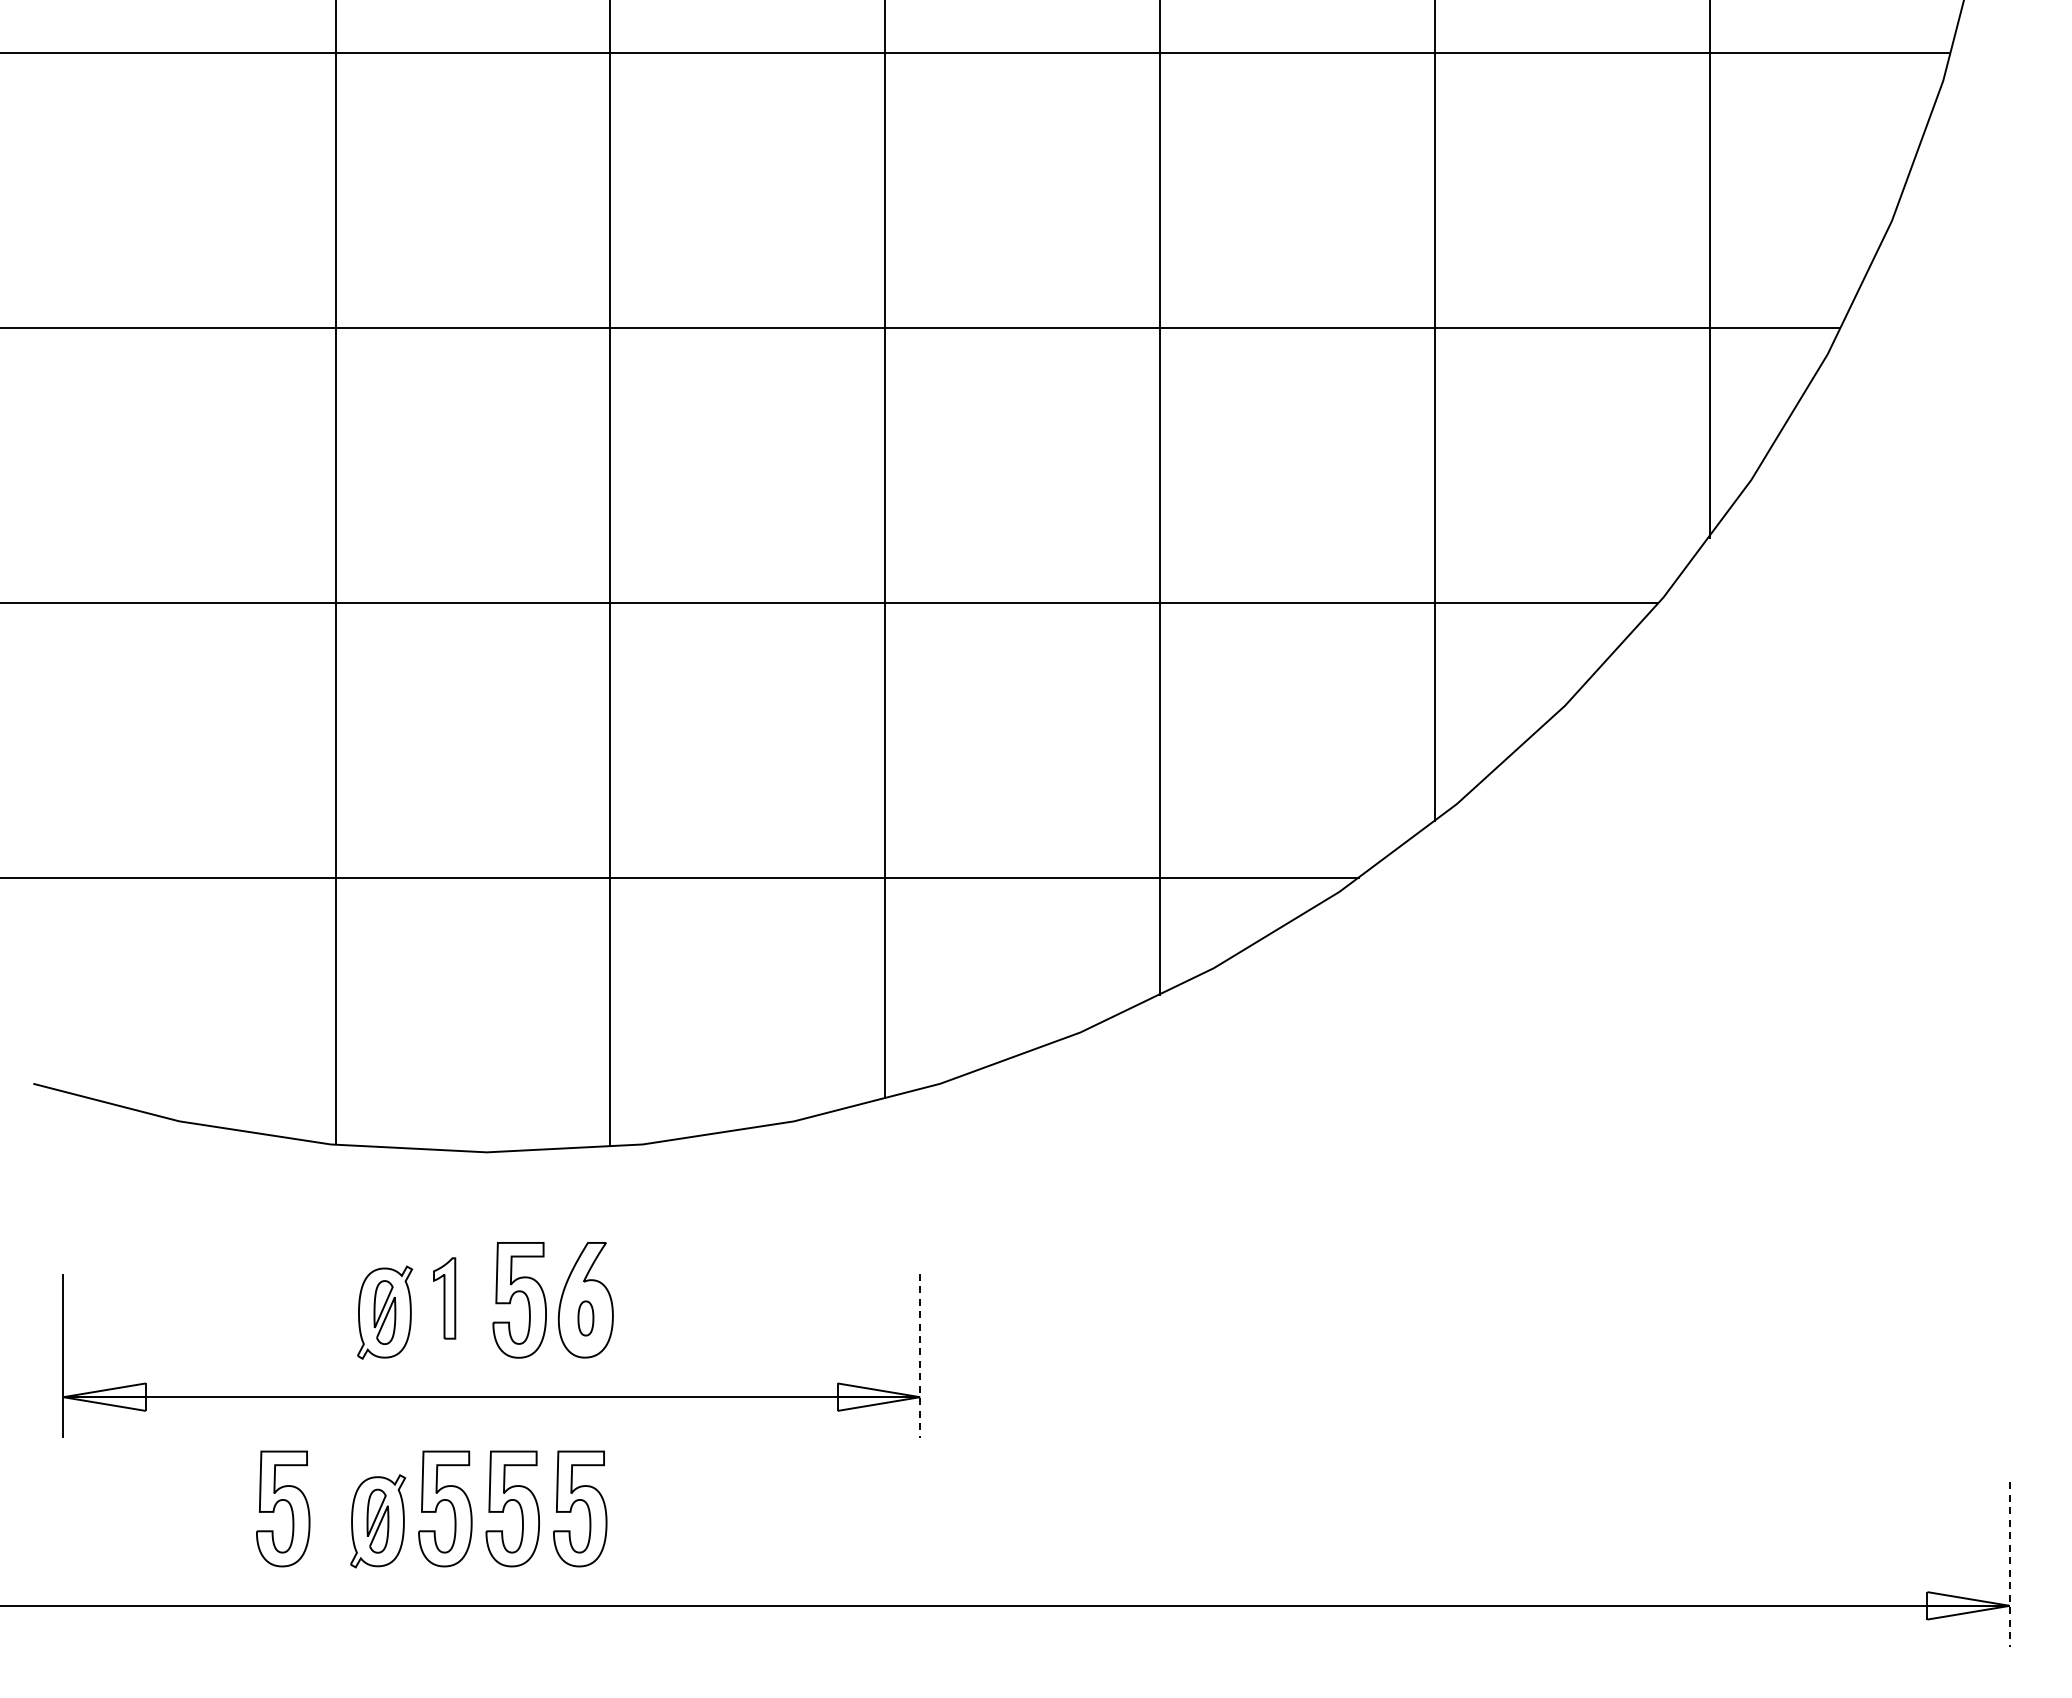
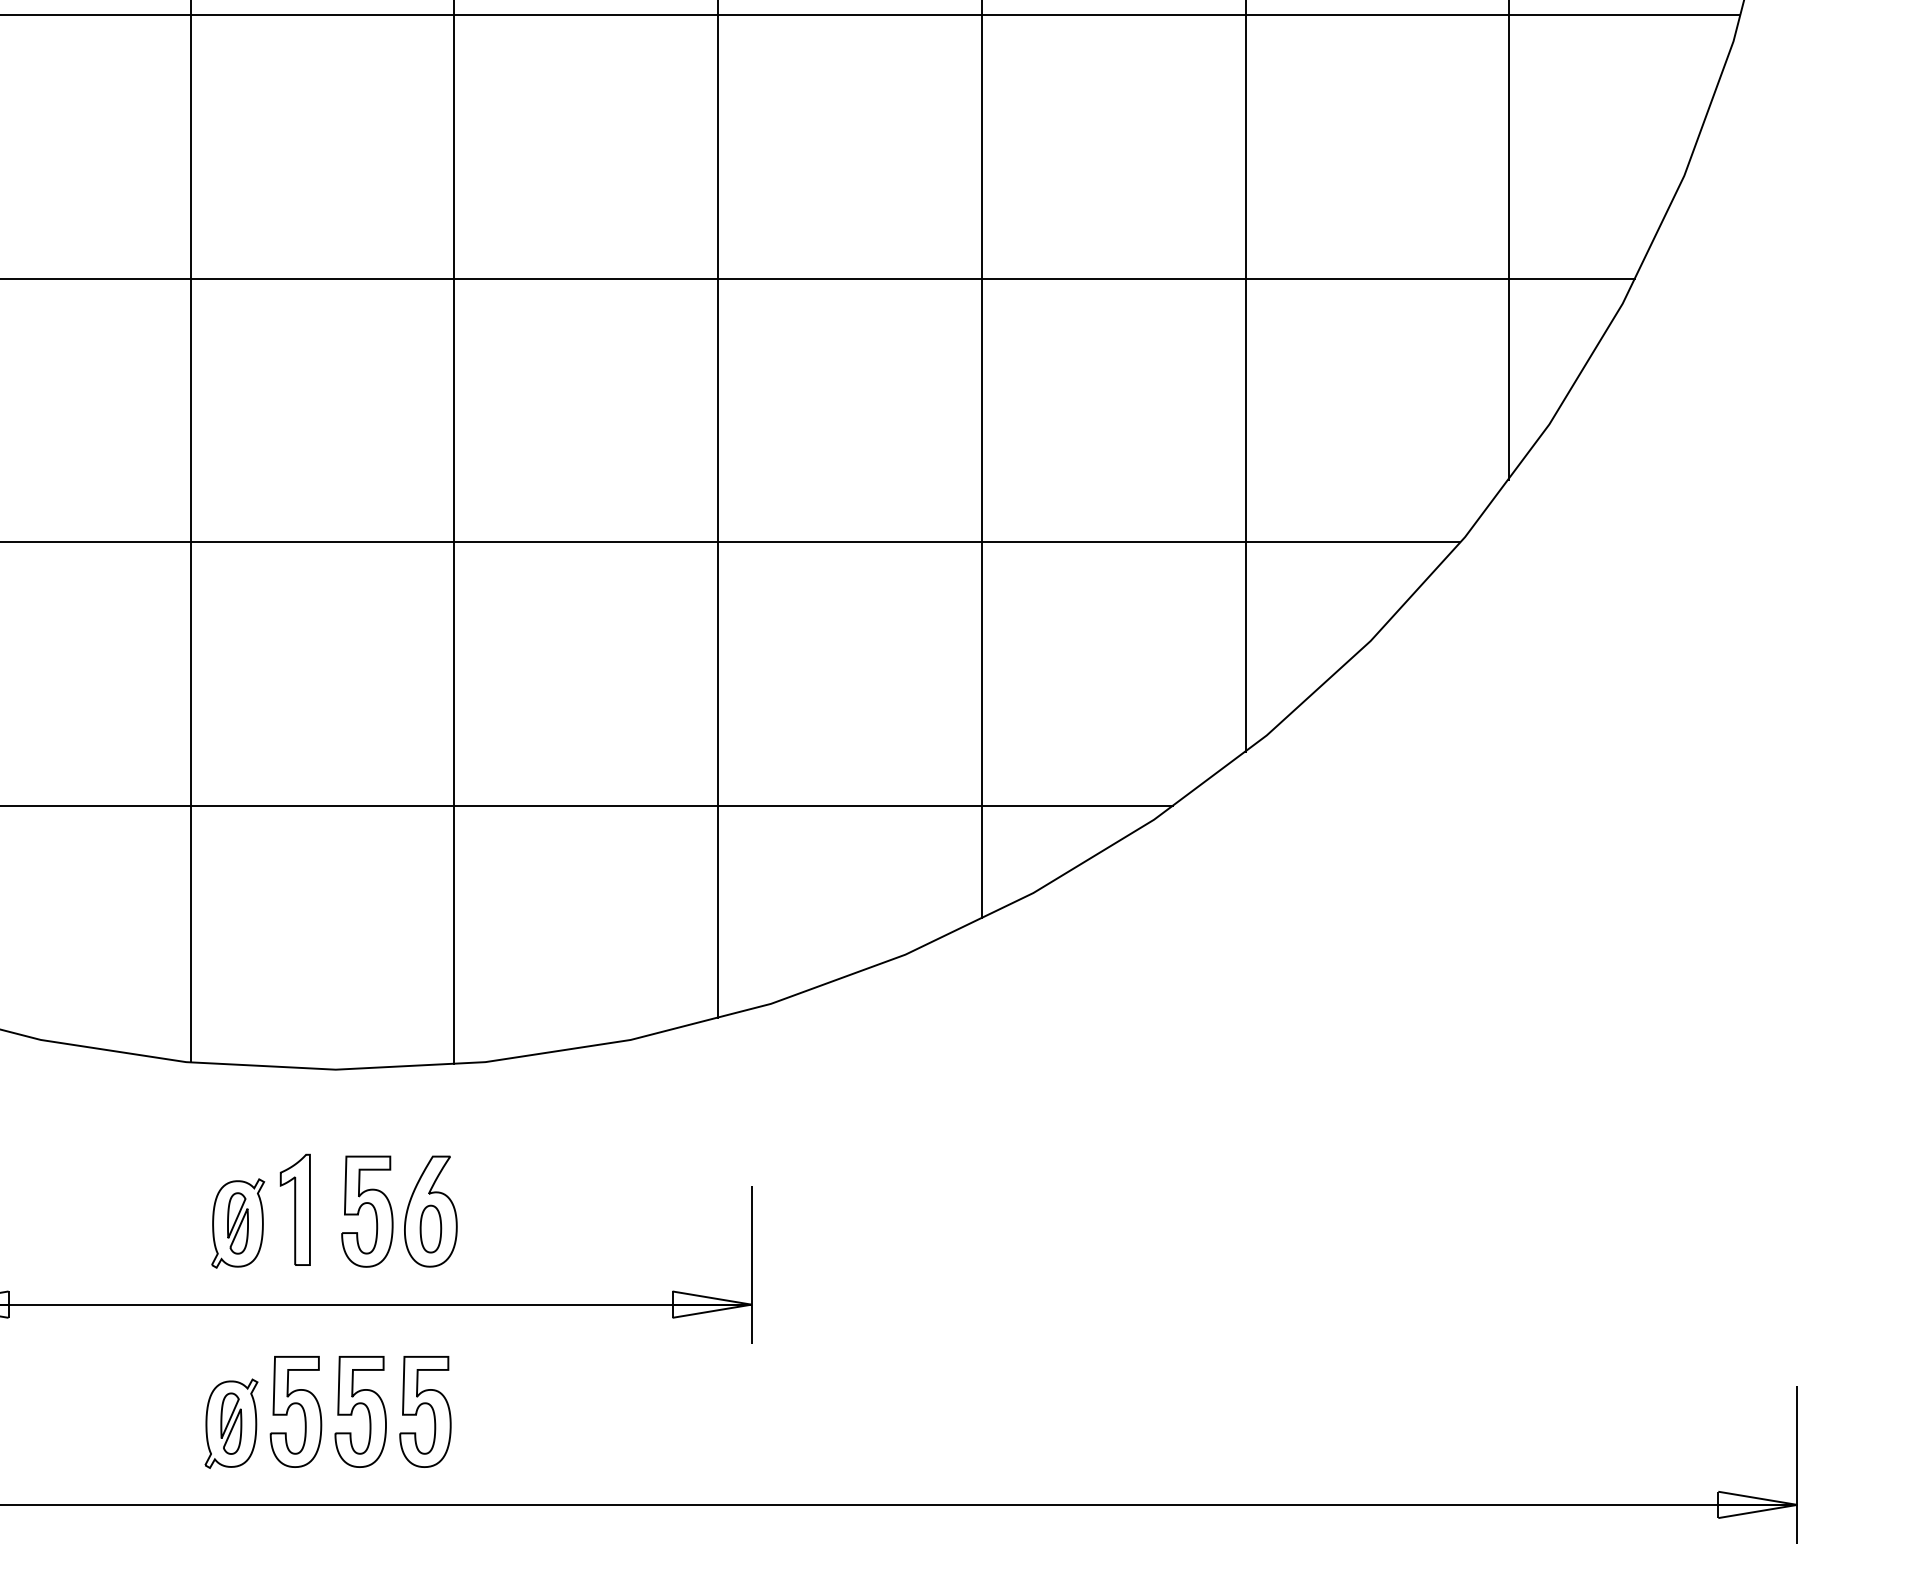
part: (444, 1298) -> (295, 1209), size x1.43
part: (585, 1318) -> (430, 1229), size x1.43
line: (920, 1356) -> (752, 1265), dashed -> solid
part: (289, 1505) -> (146, 1408), removed
line: (2009, 1565) -> (1797, 1466), dashed -> solid

